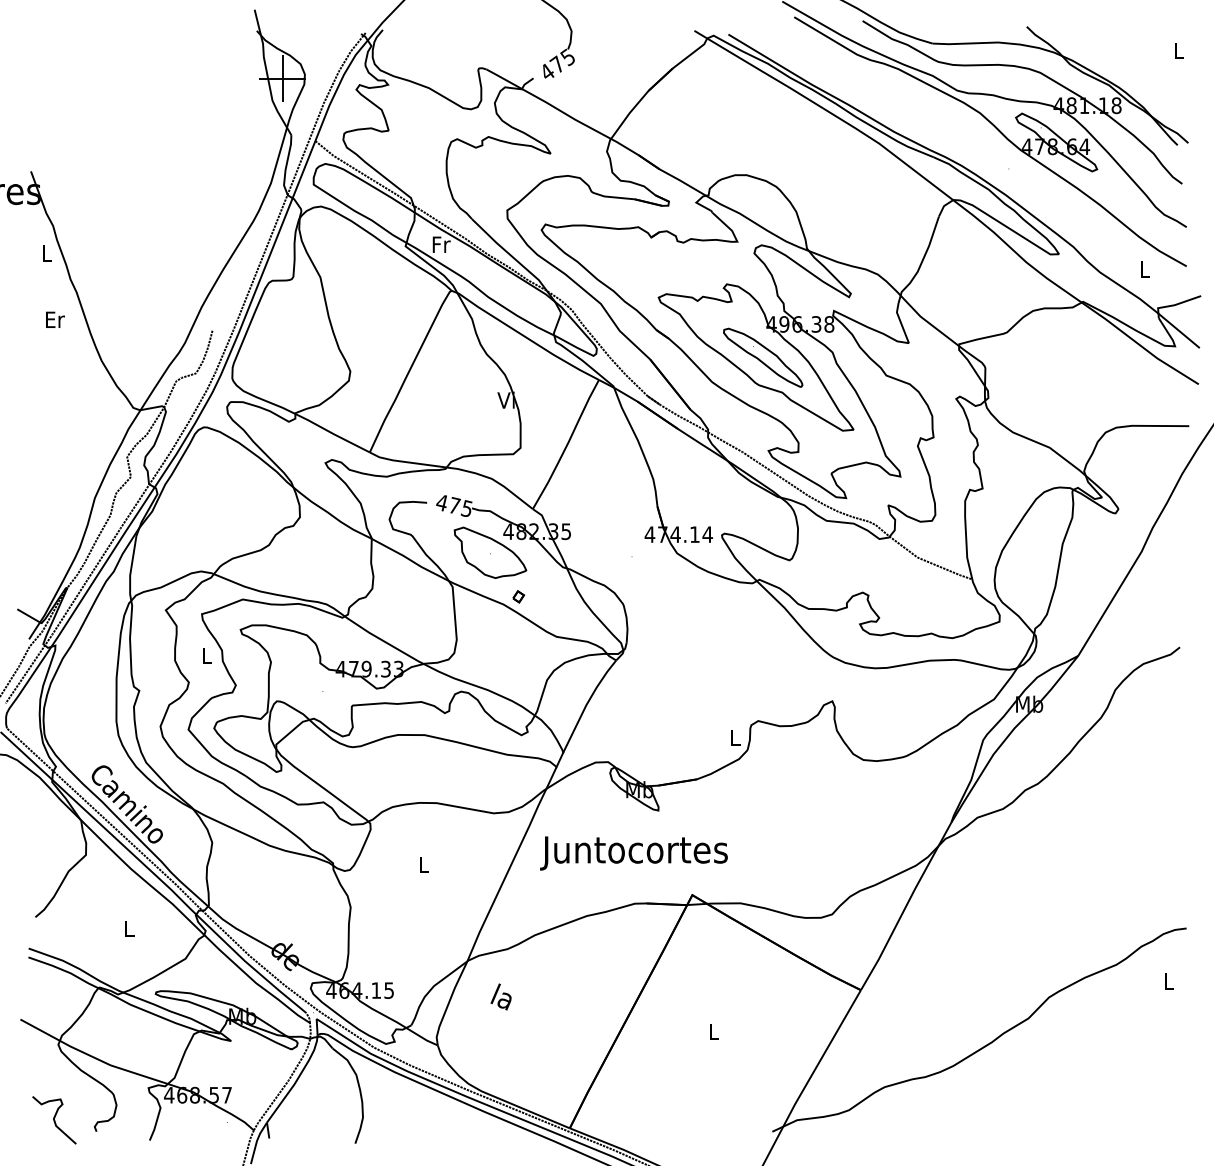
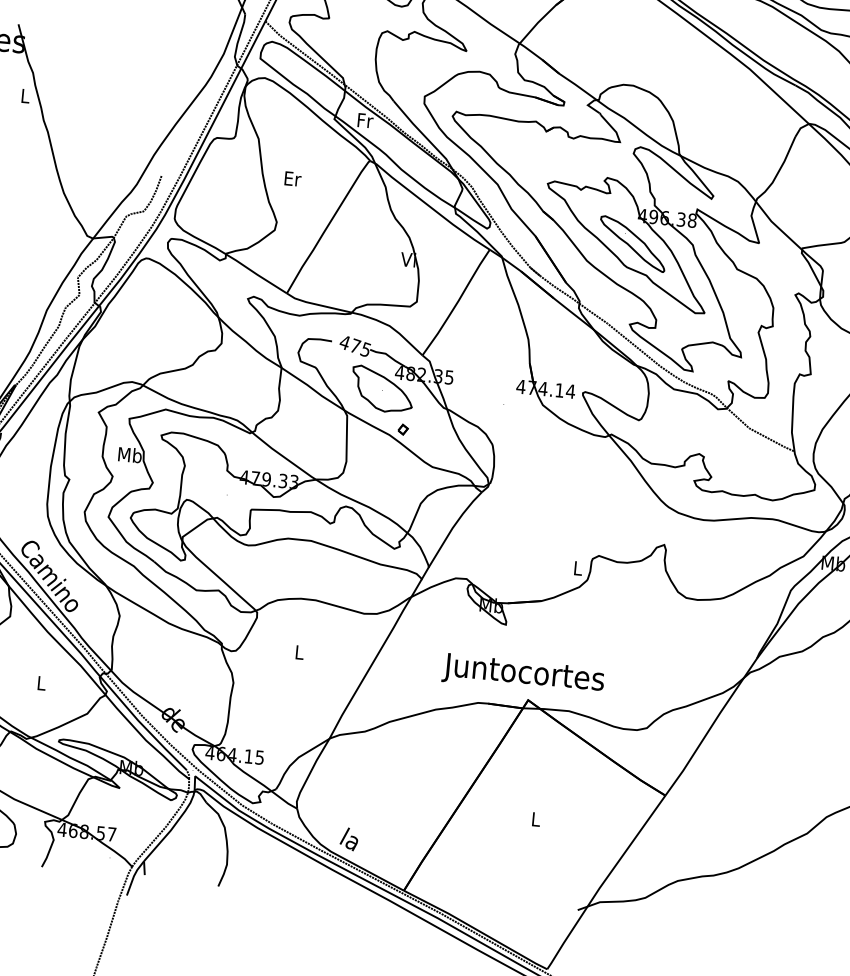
text: (55, 319) -> (293, 178), moved
text: (206, 655) -> (130, 454), L -> Mb
text: (633, 853) -> (522, 674), moved
text: (500, 996) -> (348, 838), moved

